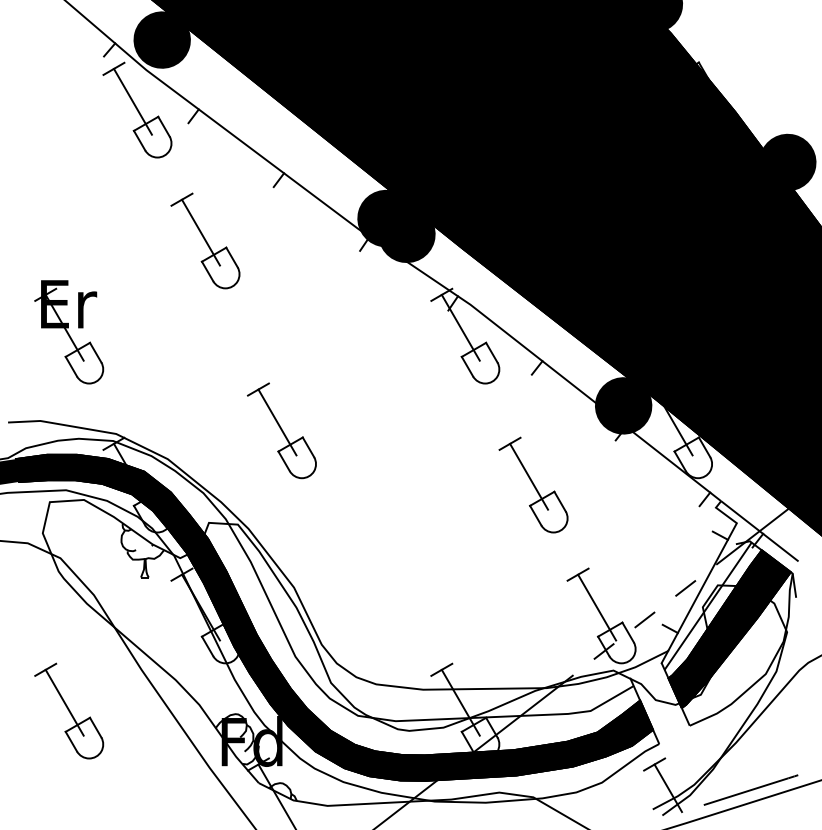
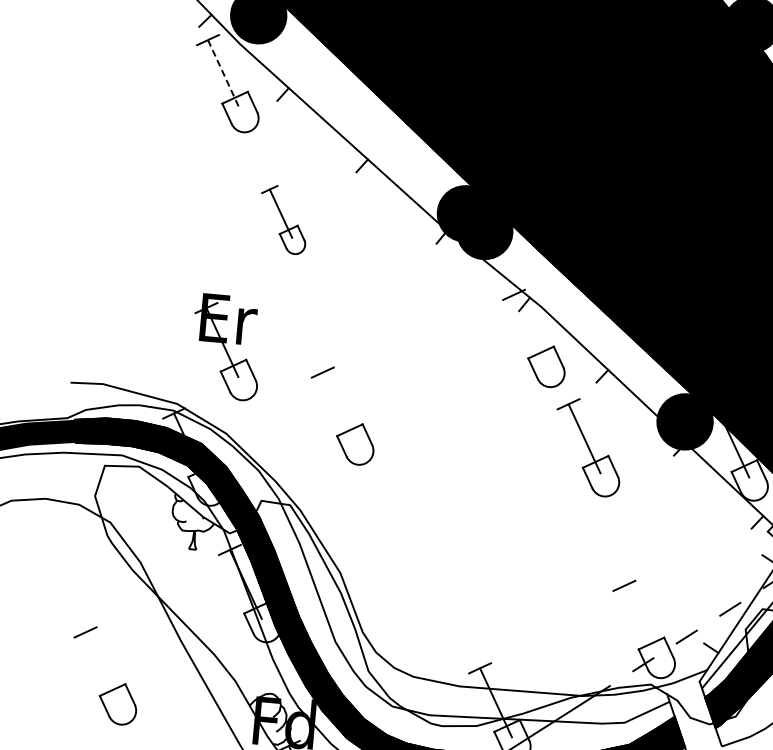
line: (132, 101) -> (223, 74), solid -> dashed
part: (205, 240) -> (283, 219), size x0.7
line: (460, 327) -> (529, 329), removed
part: (69, 332) -> (226, 347), moved
line: (277, 422) -> (338, 407), removed
part: (533, 484) -> (588, 446), moved
line: (597, 607) -> (640, 620), removed
line: (64, 702) -> (101, 666), removed

